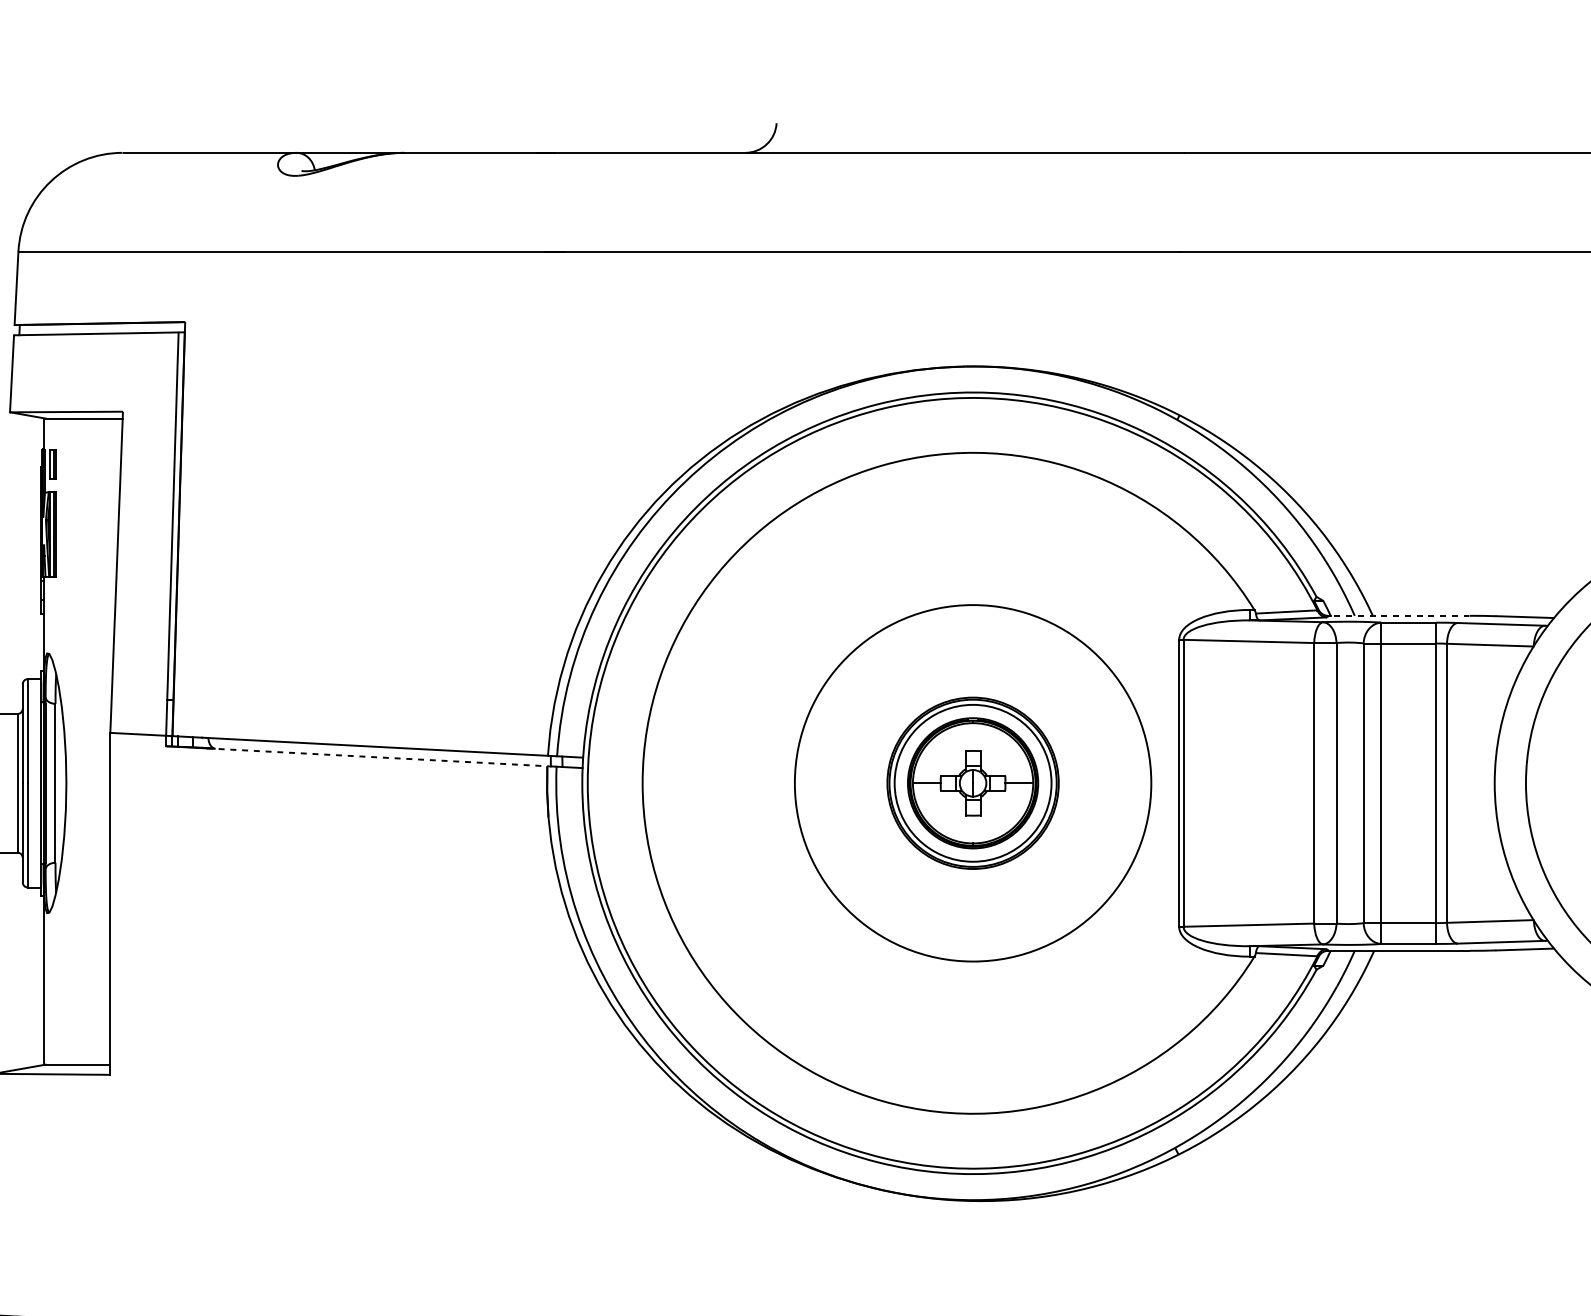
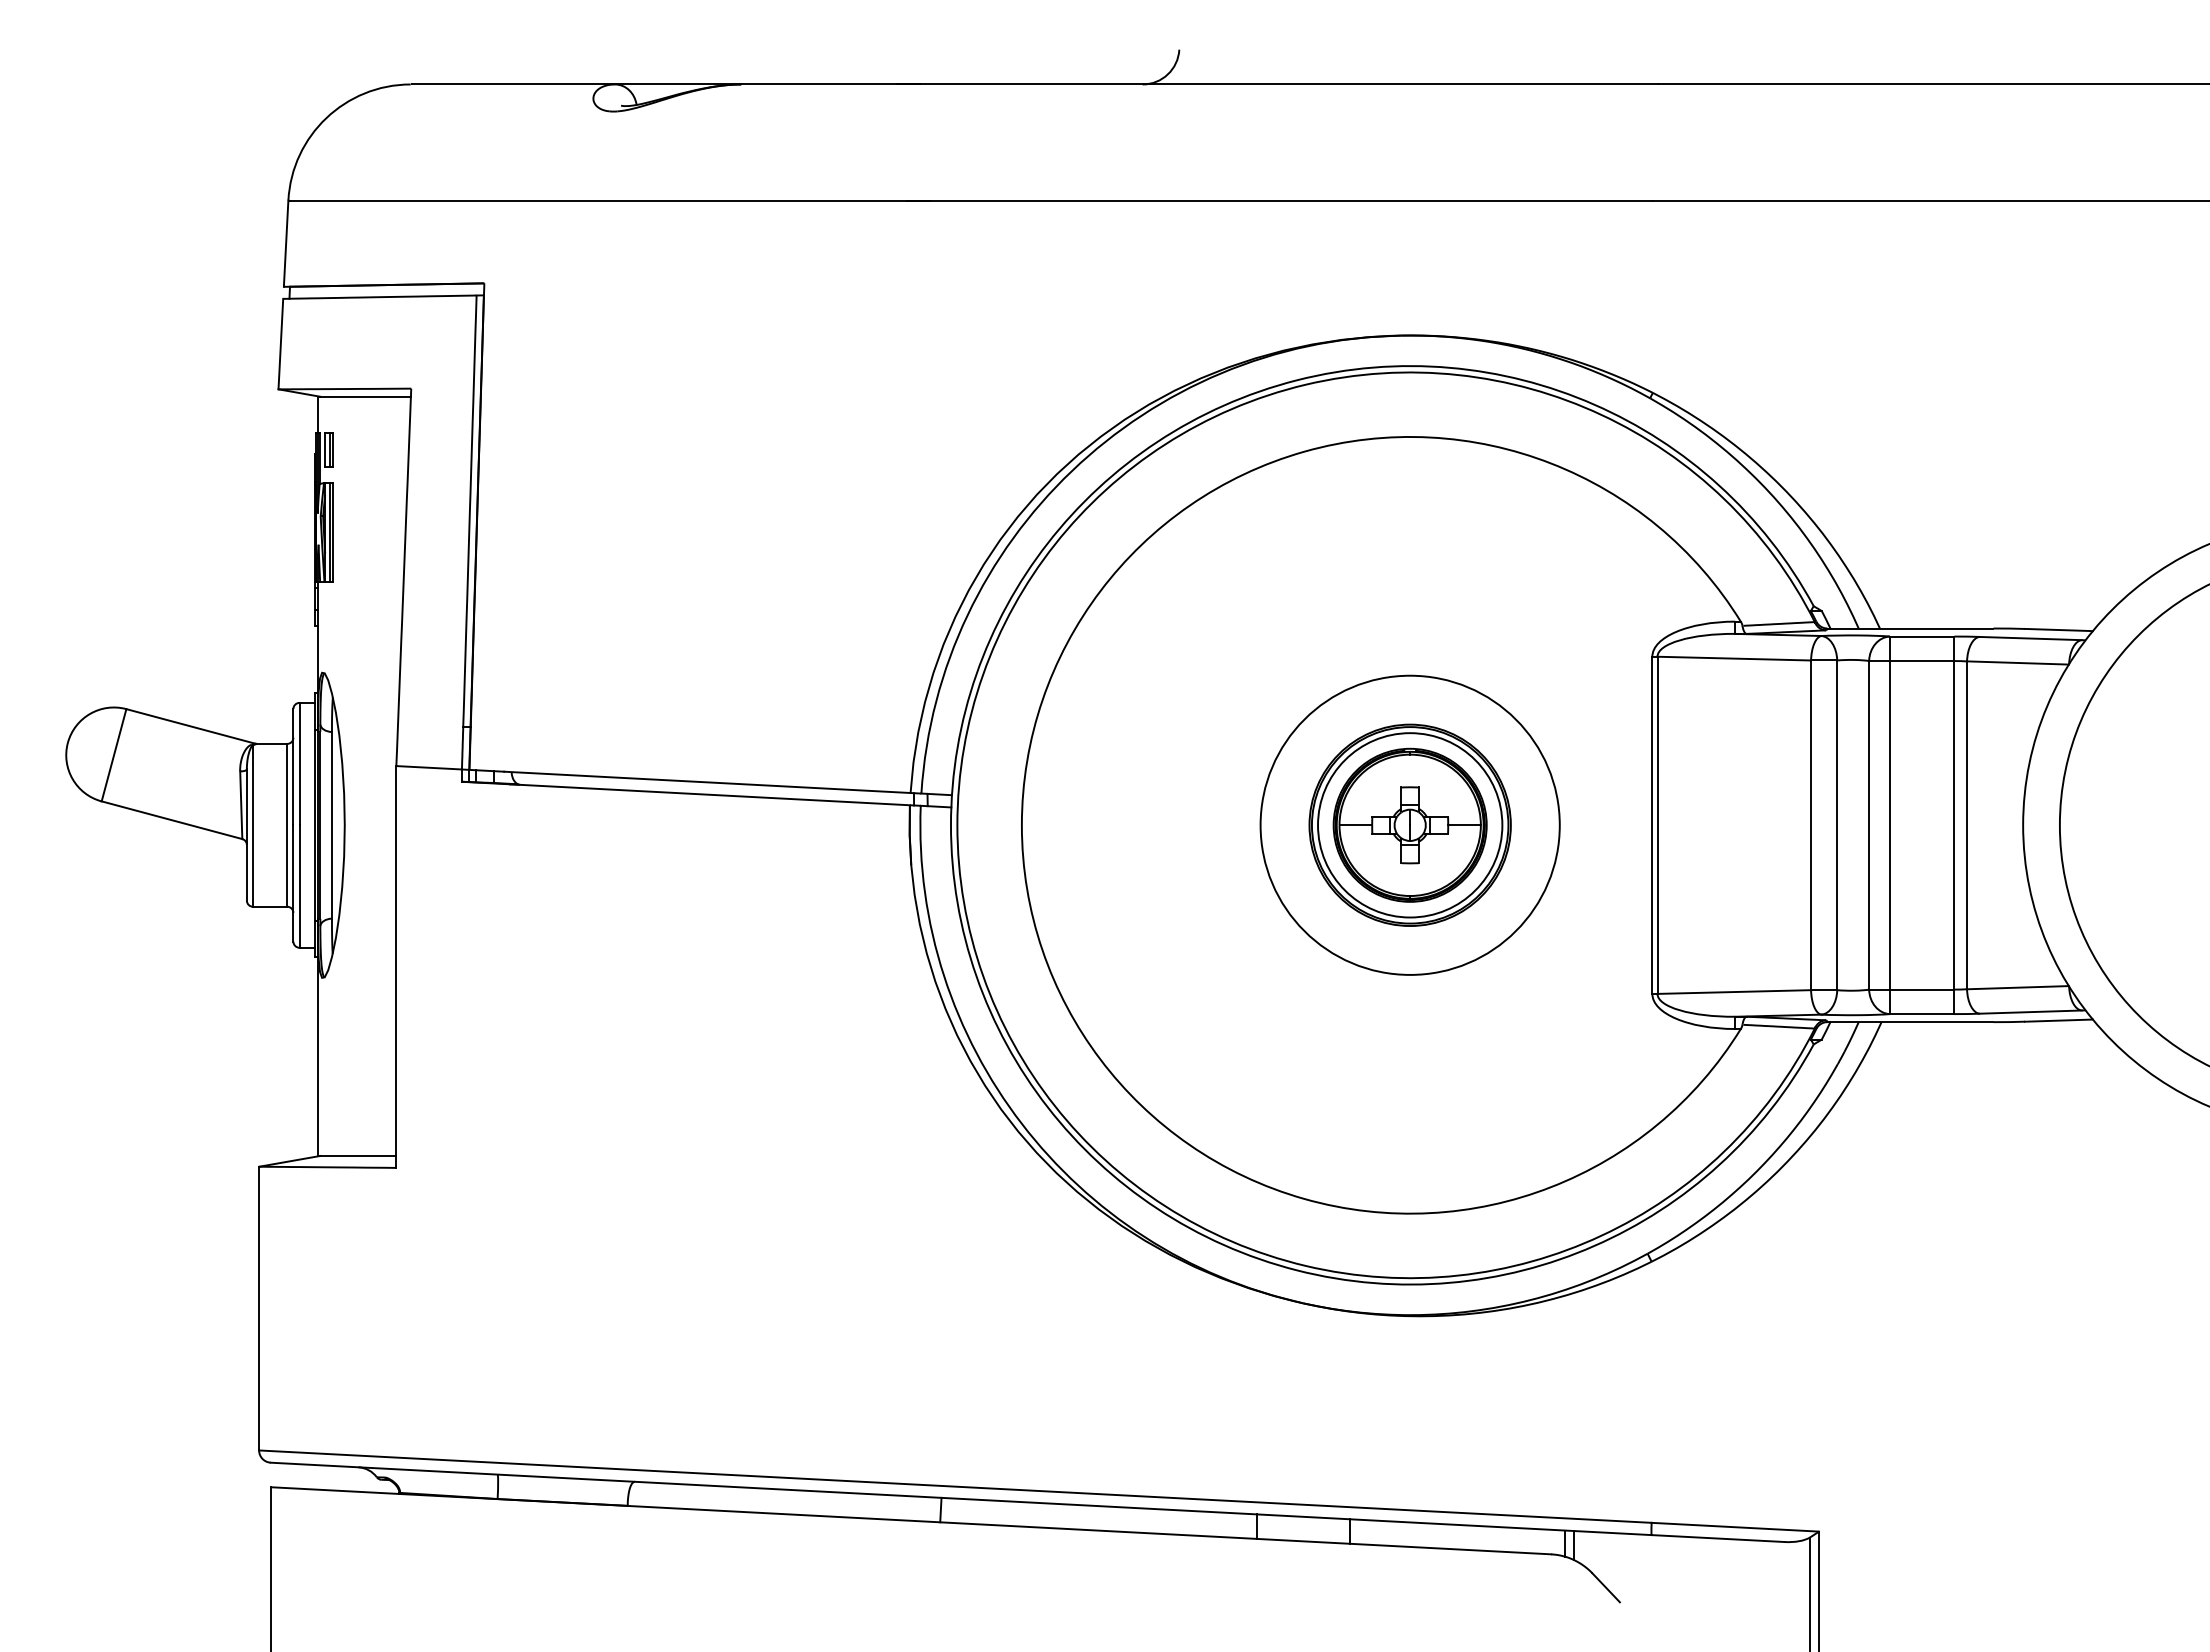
line: (1399, 615) -> (1911, 628), dashed -> solid
line: (377, 757) -> (710, 794), dashed -> solid
circle: (972, 782) -> (1409, 824), size x0.71

